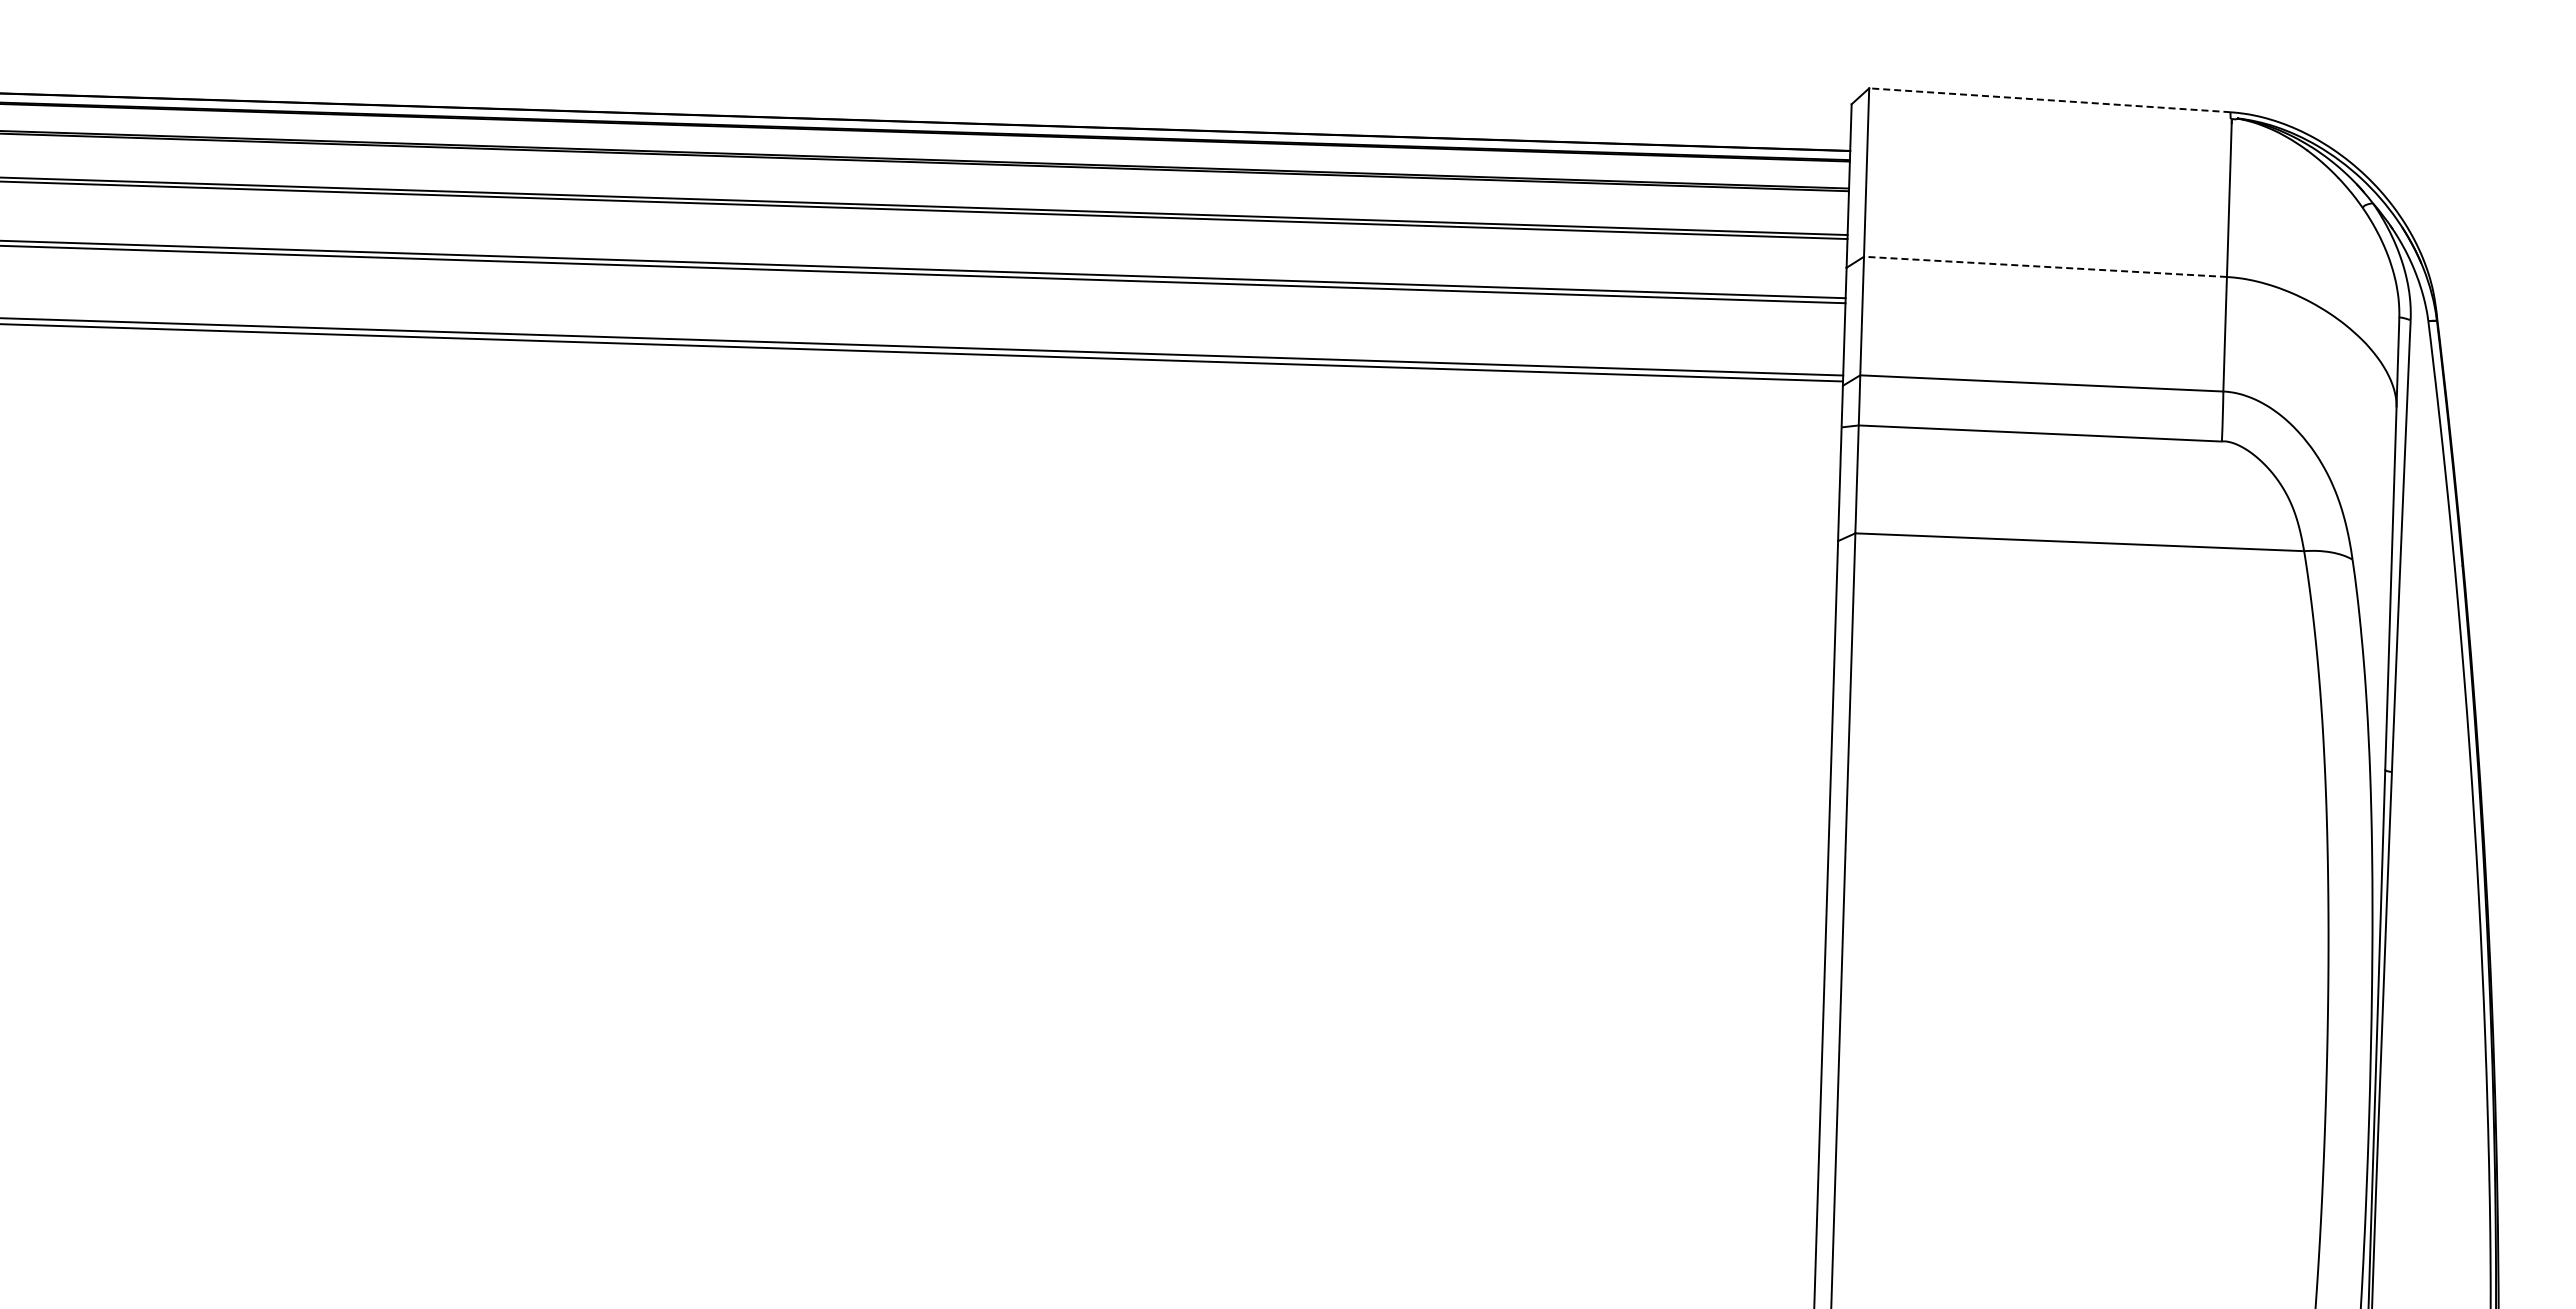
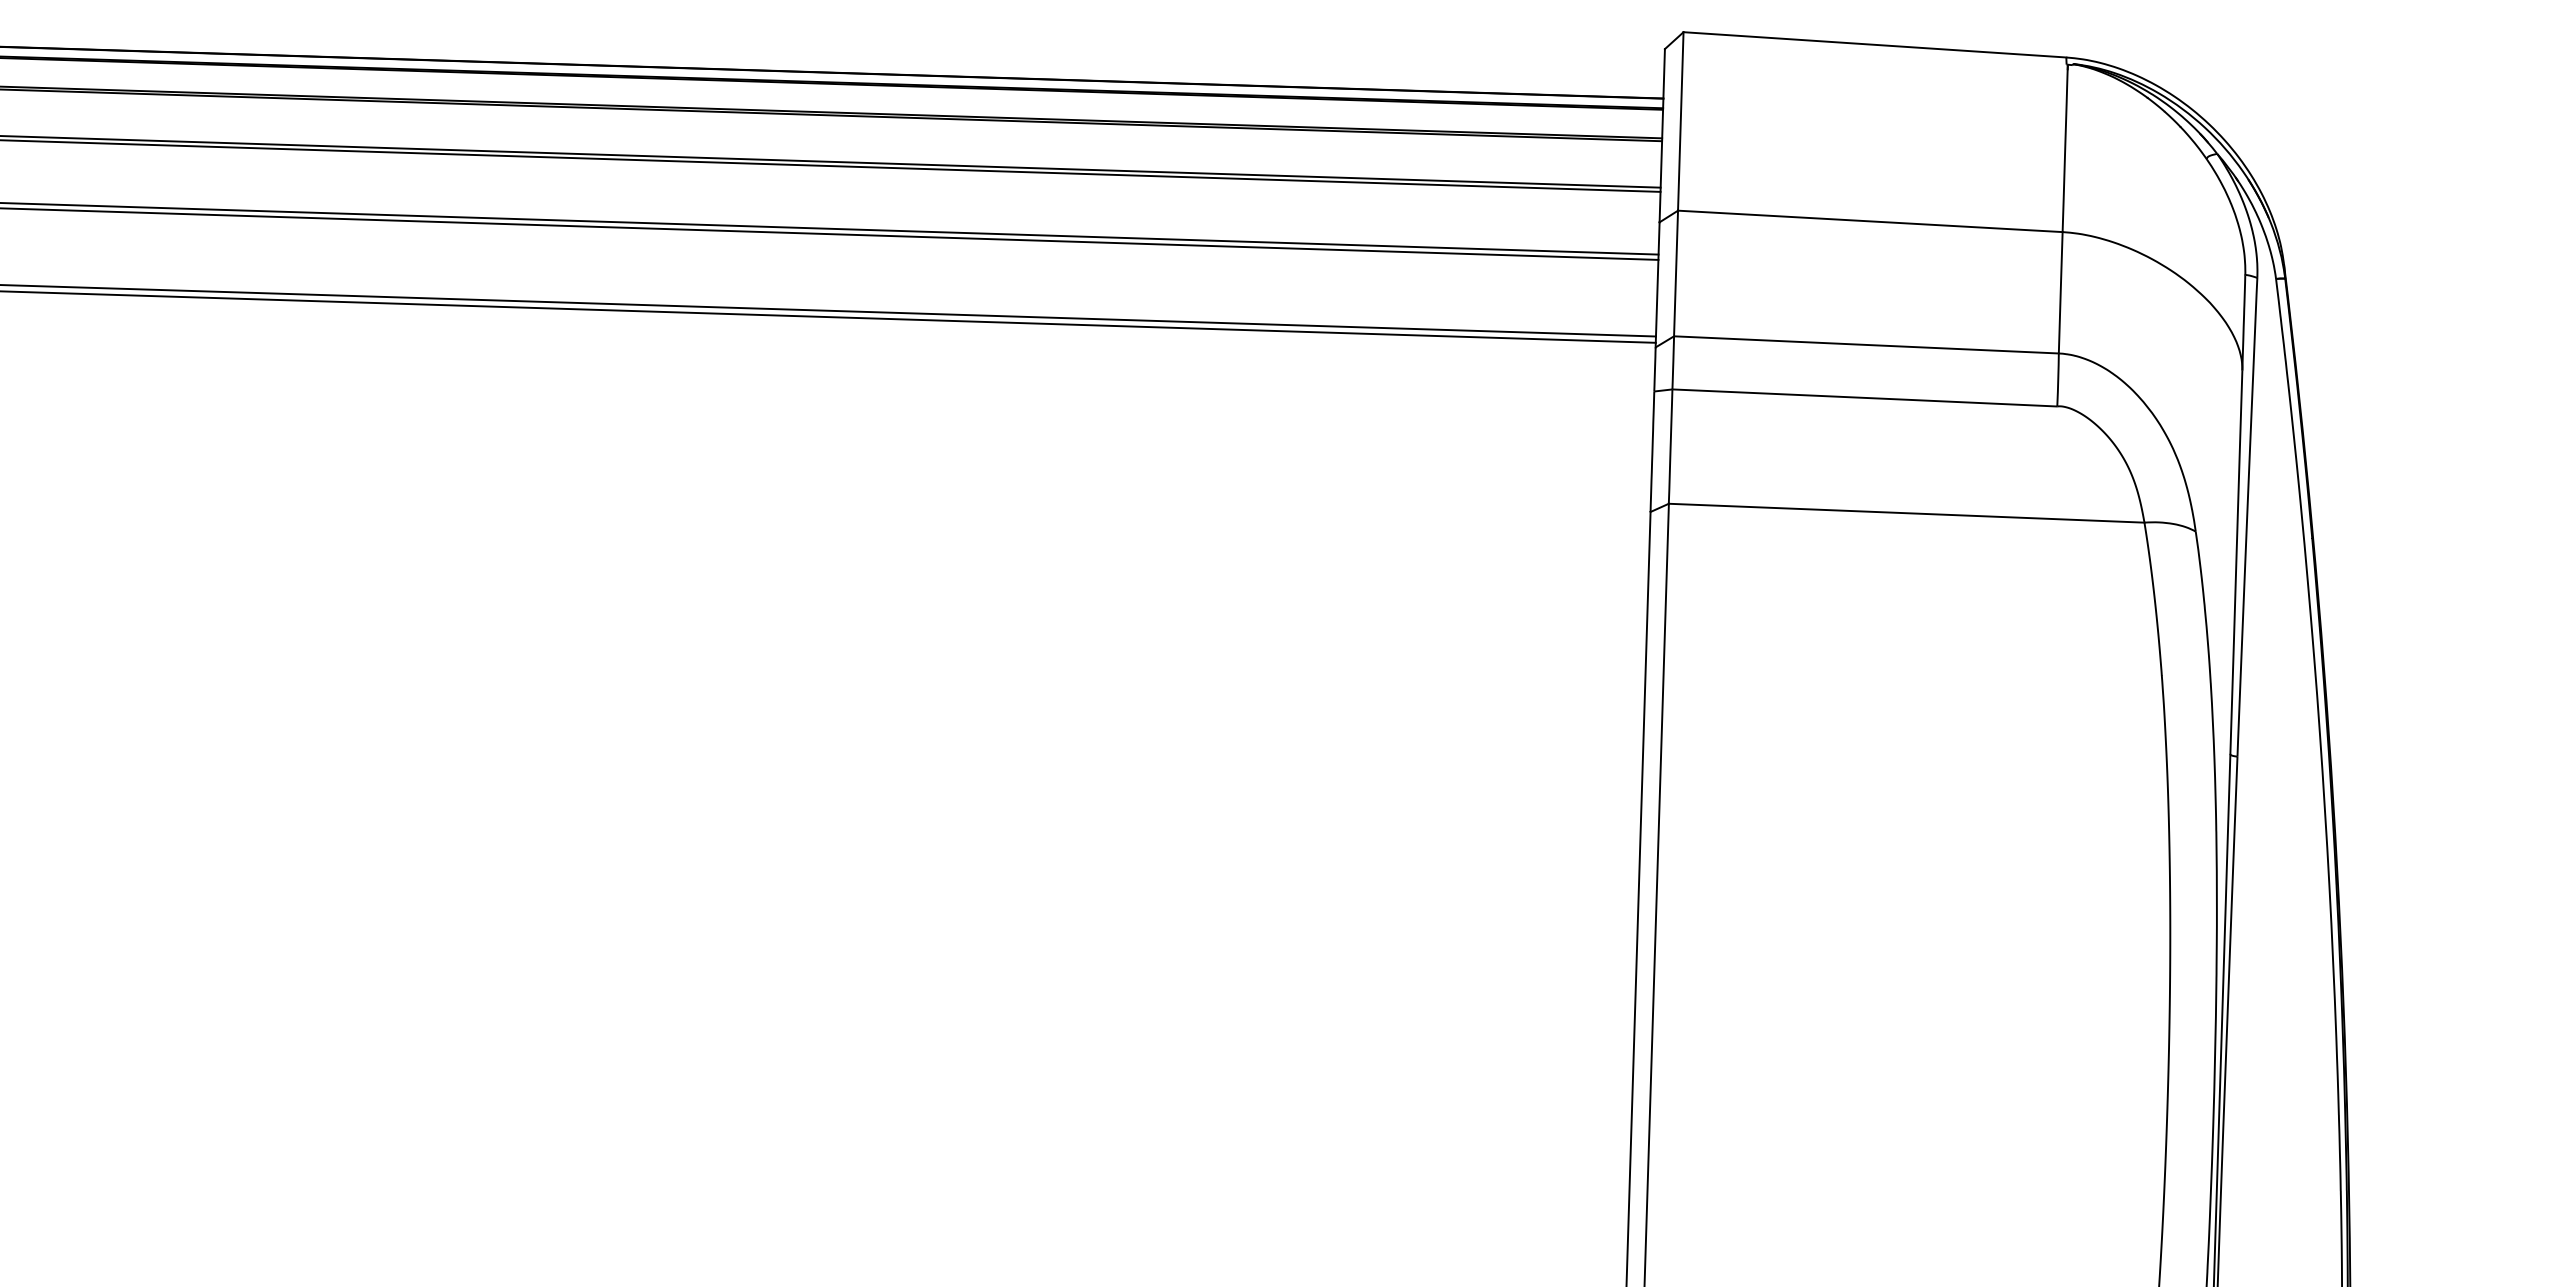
line: (2049, 100) -> (1874, 45), dashed -> solid
line: (2045, 266) -> (1870, 220), dashed -> solid

